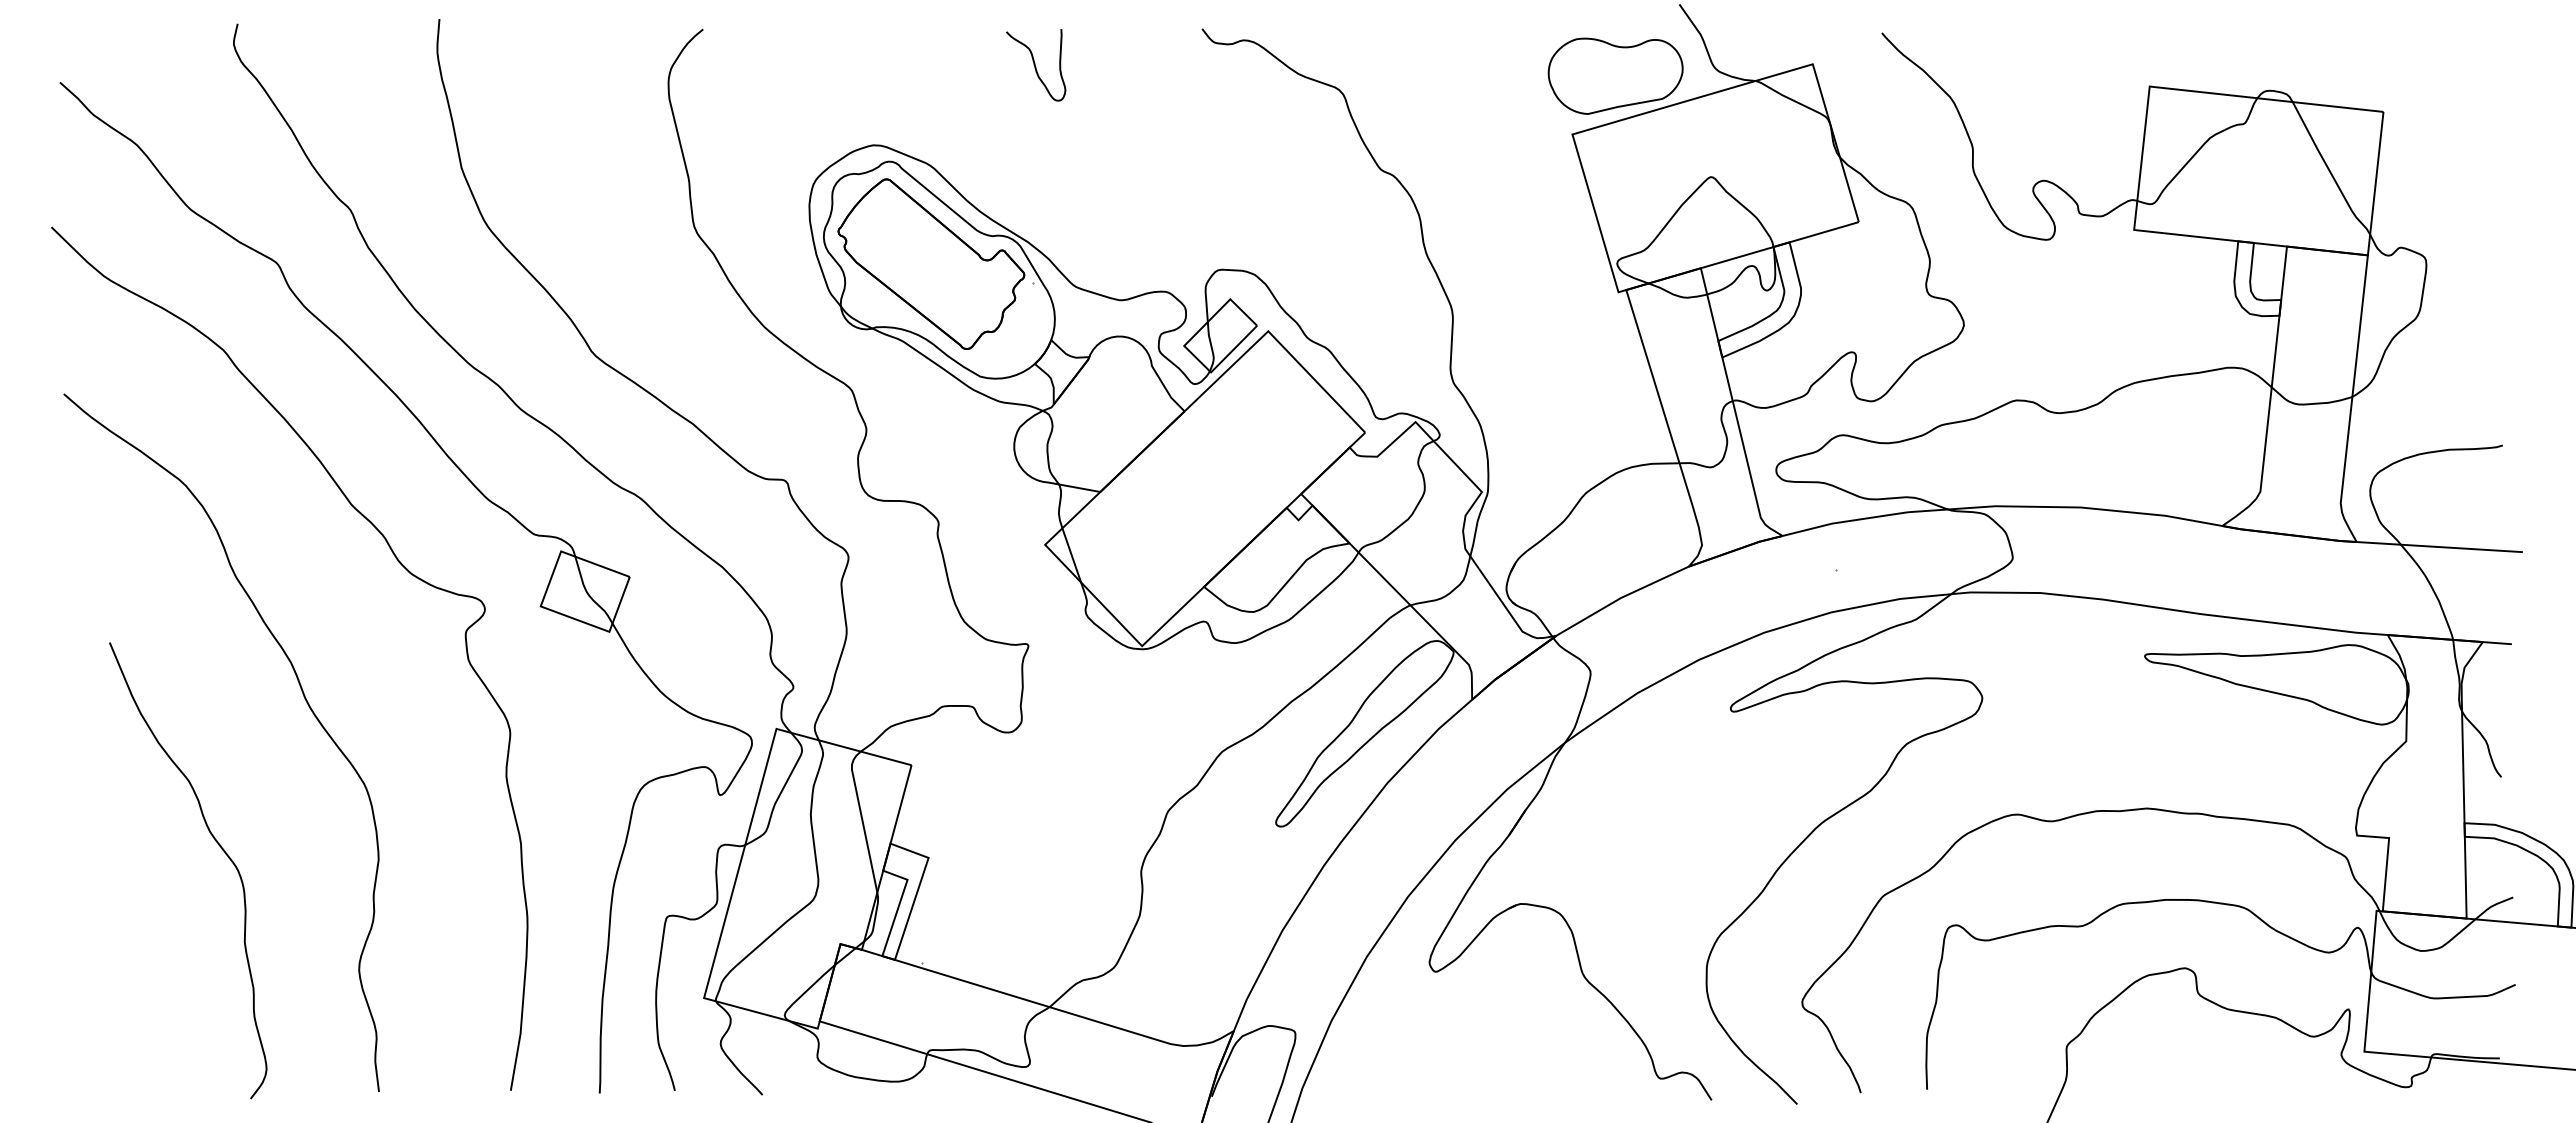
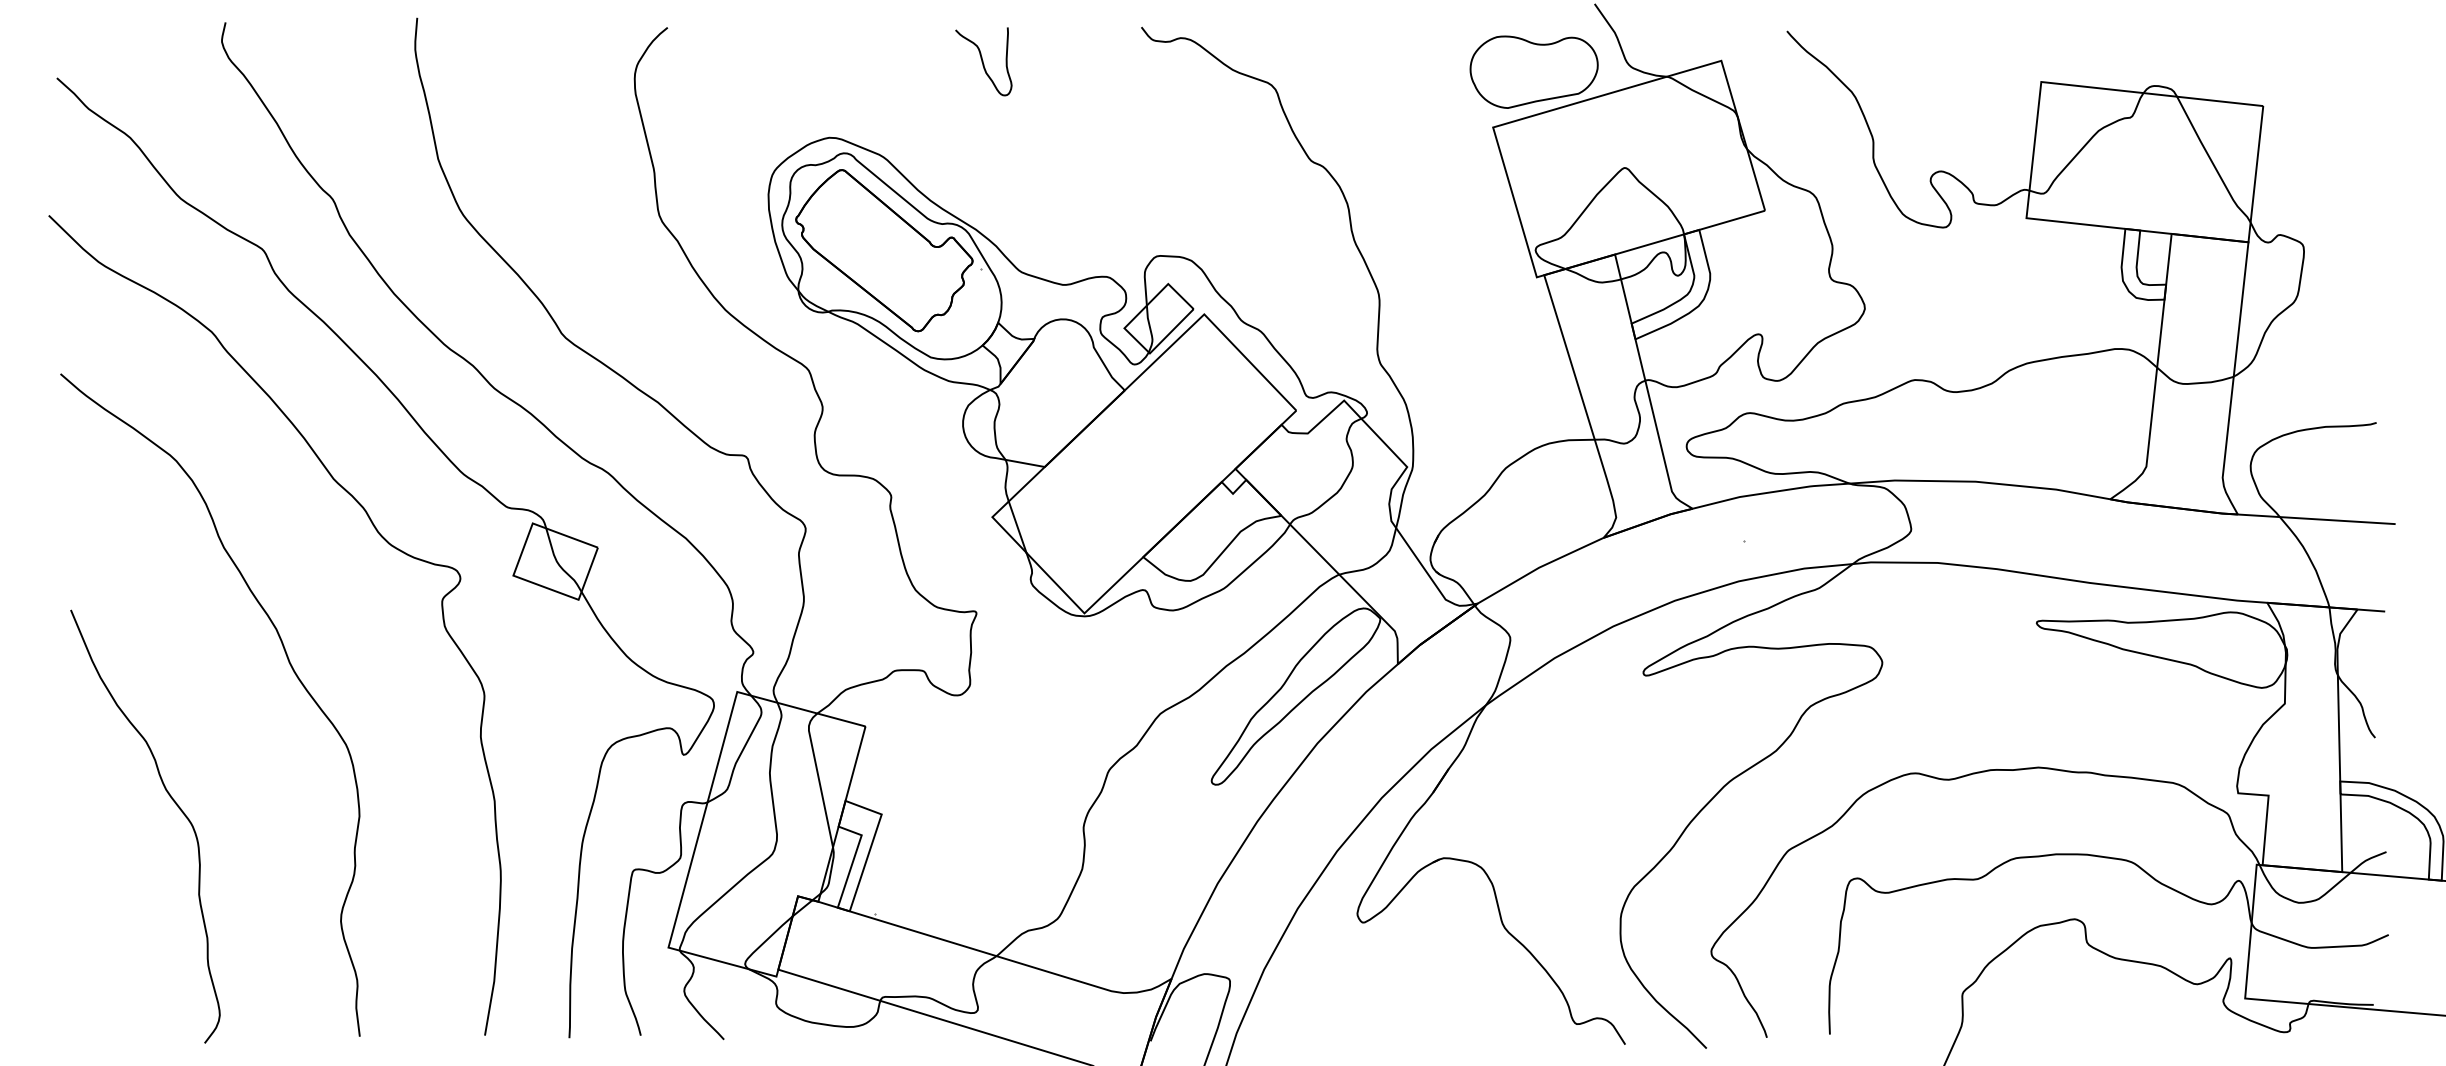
curve: (218, 845) -> (174, 802), moved

